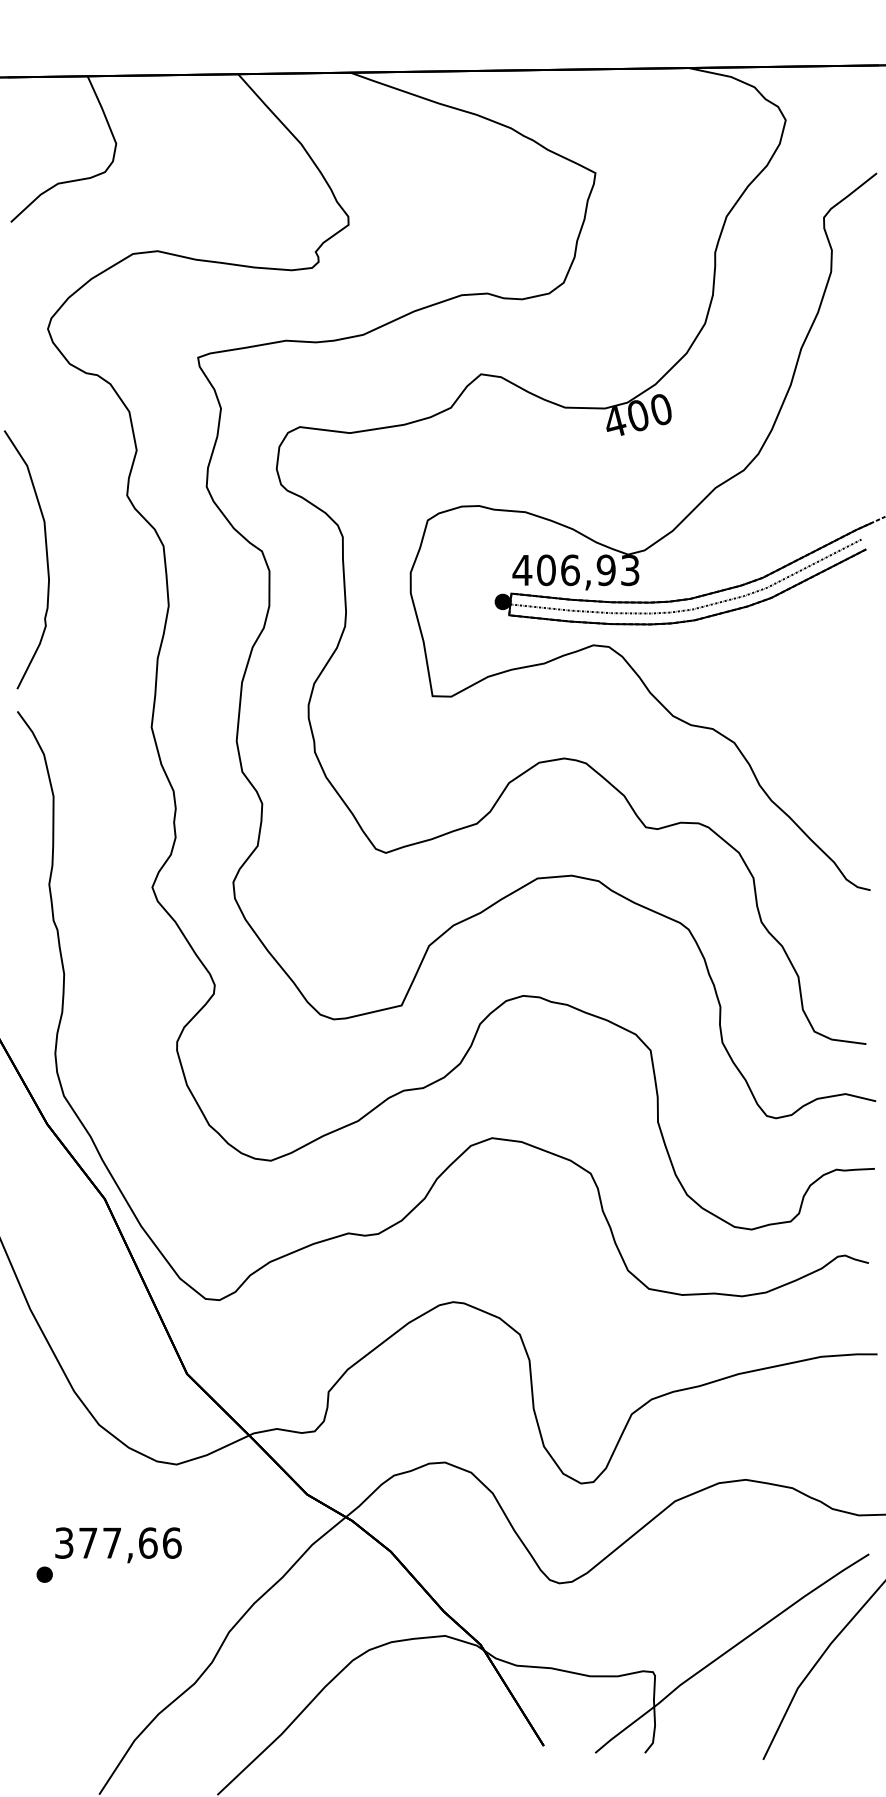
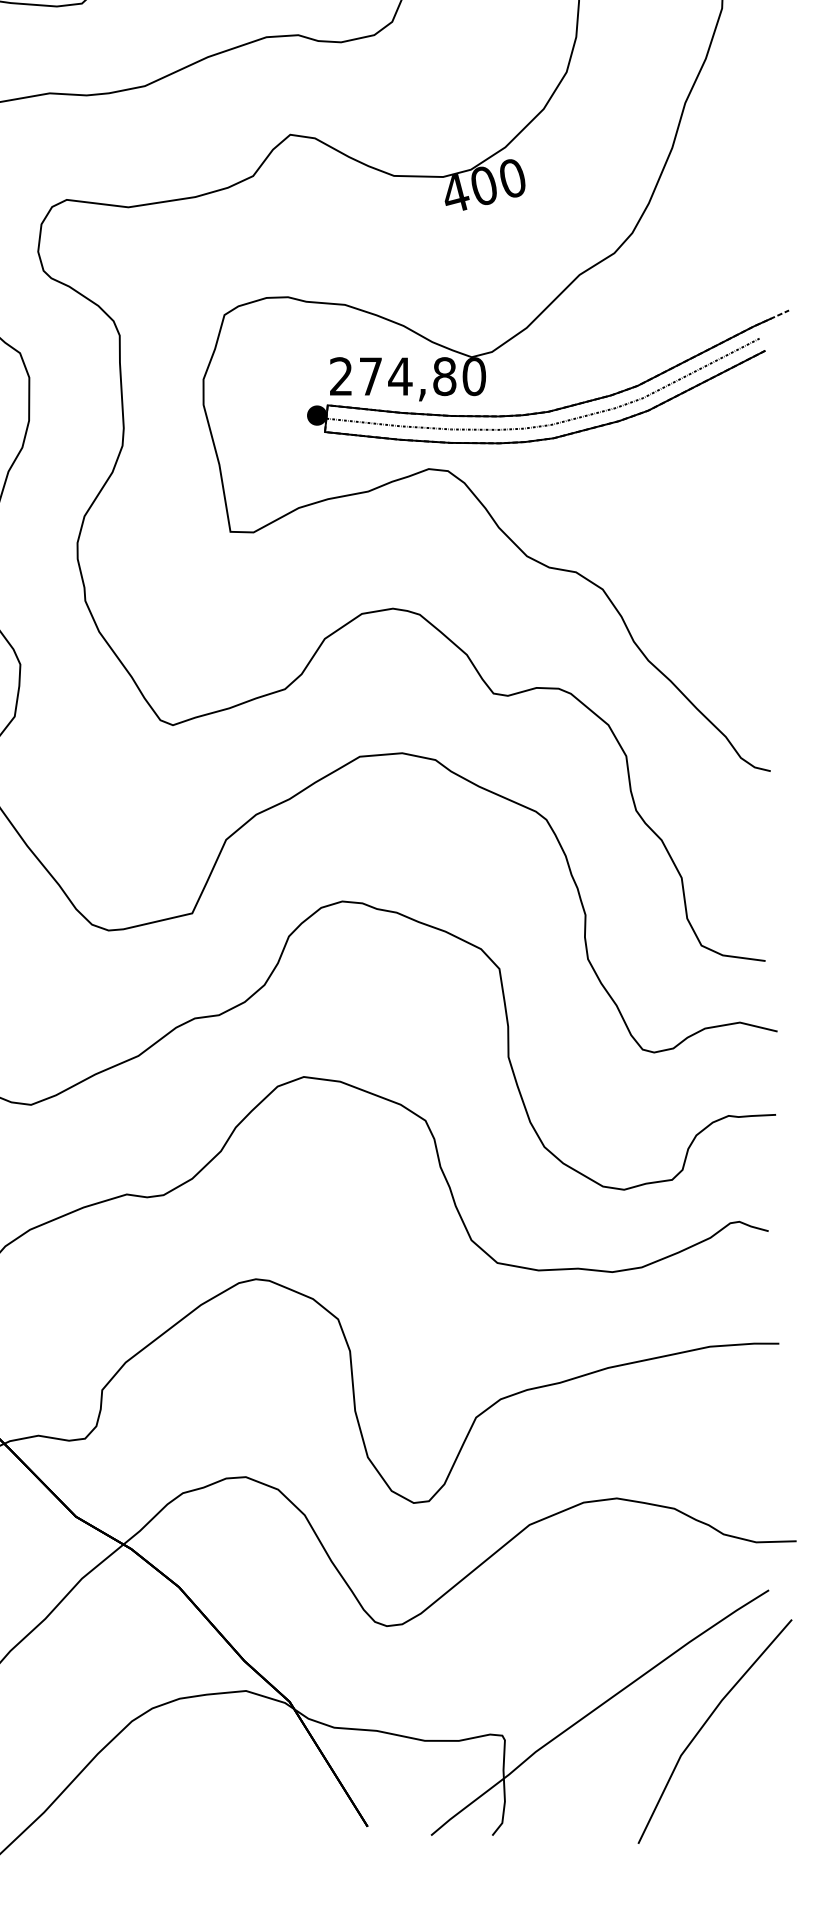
text: (575, 570) -> (406, 376), 406,93 -> 274,80

